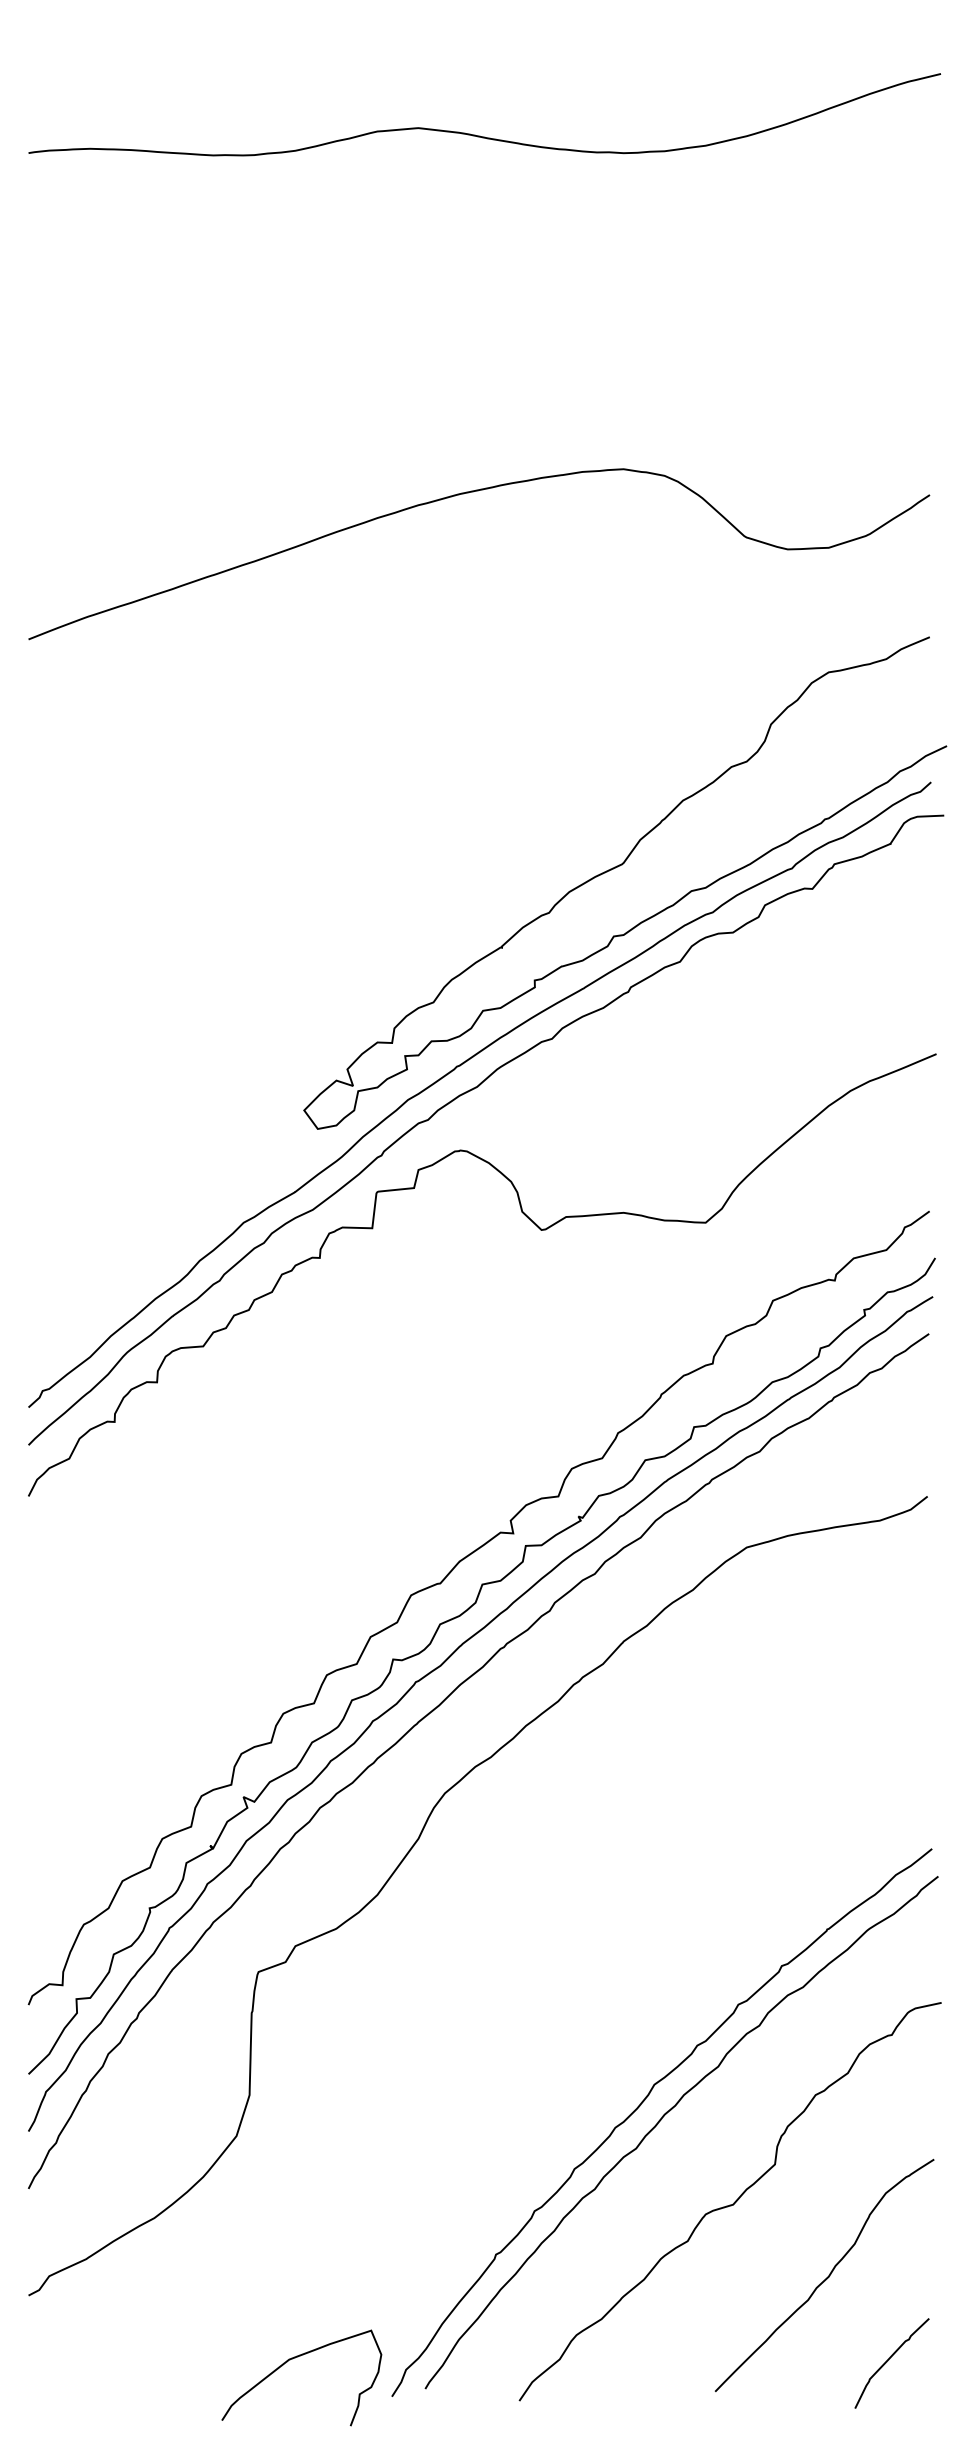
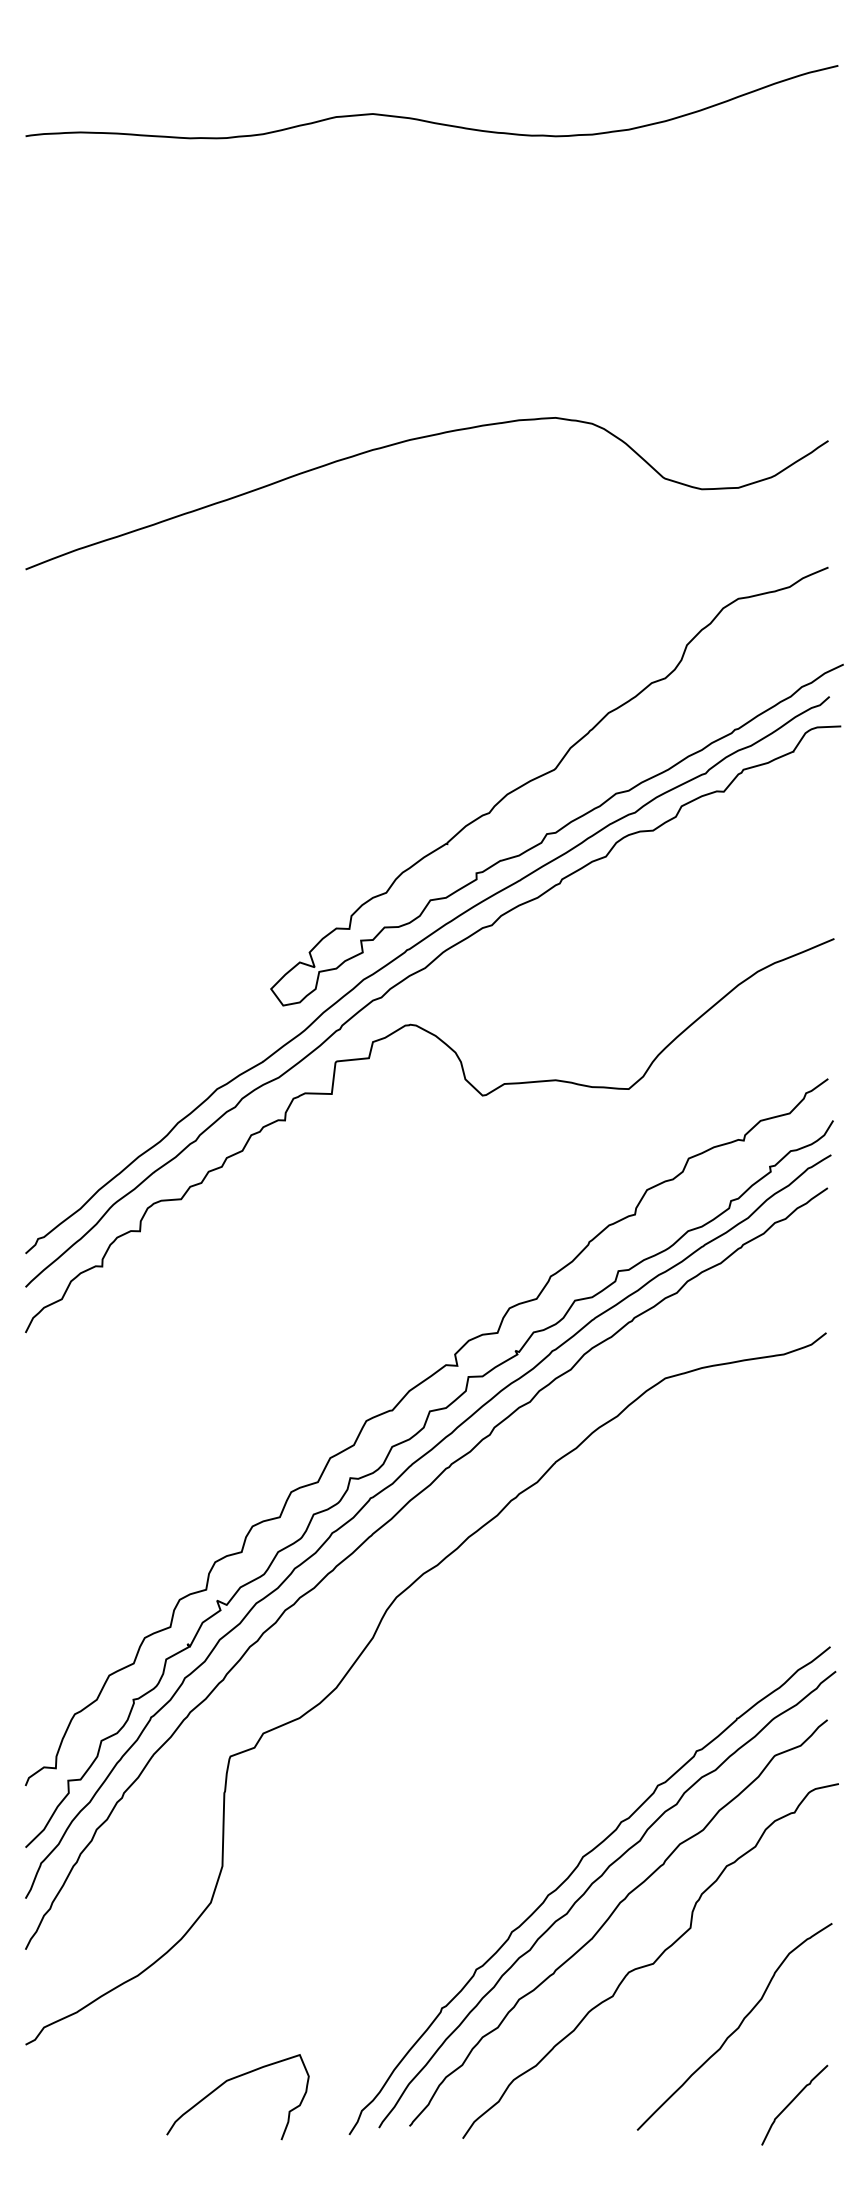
curve: (686, 2151) -> (611, 1916), added
curve: (291, 2360) -> (228, 2081), moved

